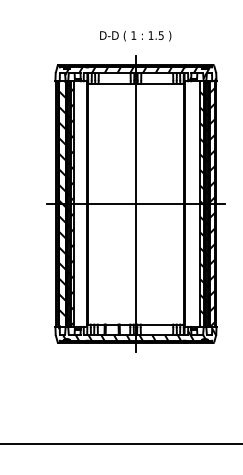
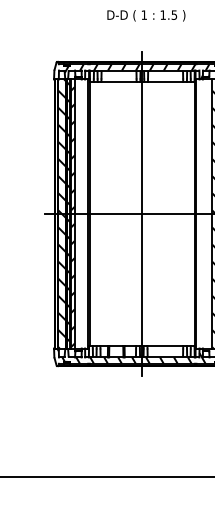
text: (135, 36) -> (146, 16), moved

